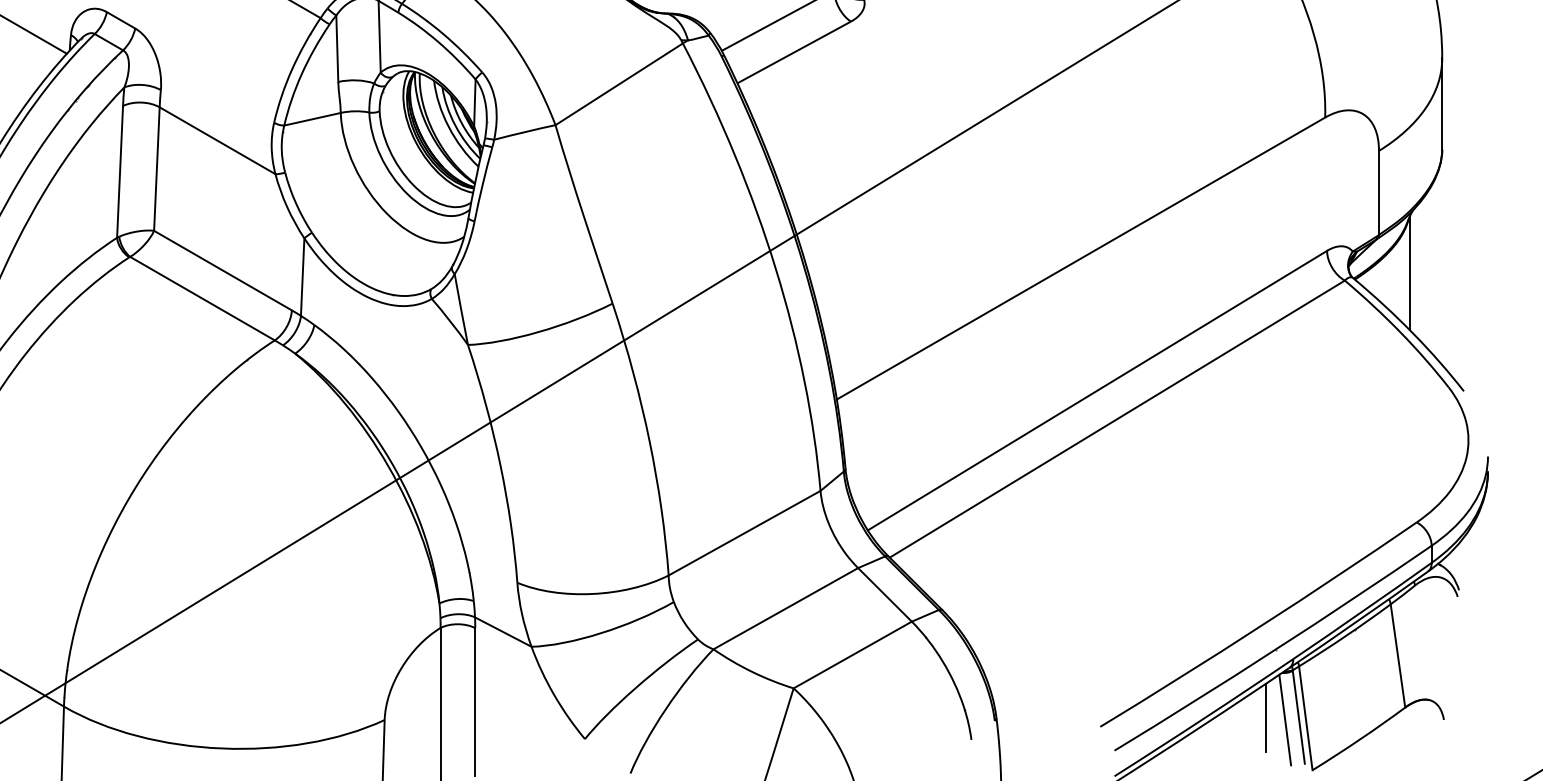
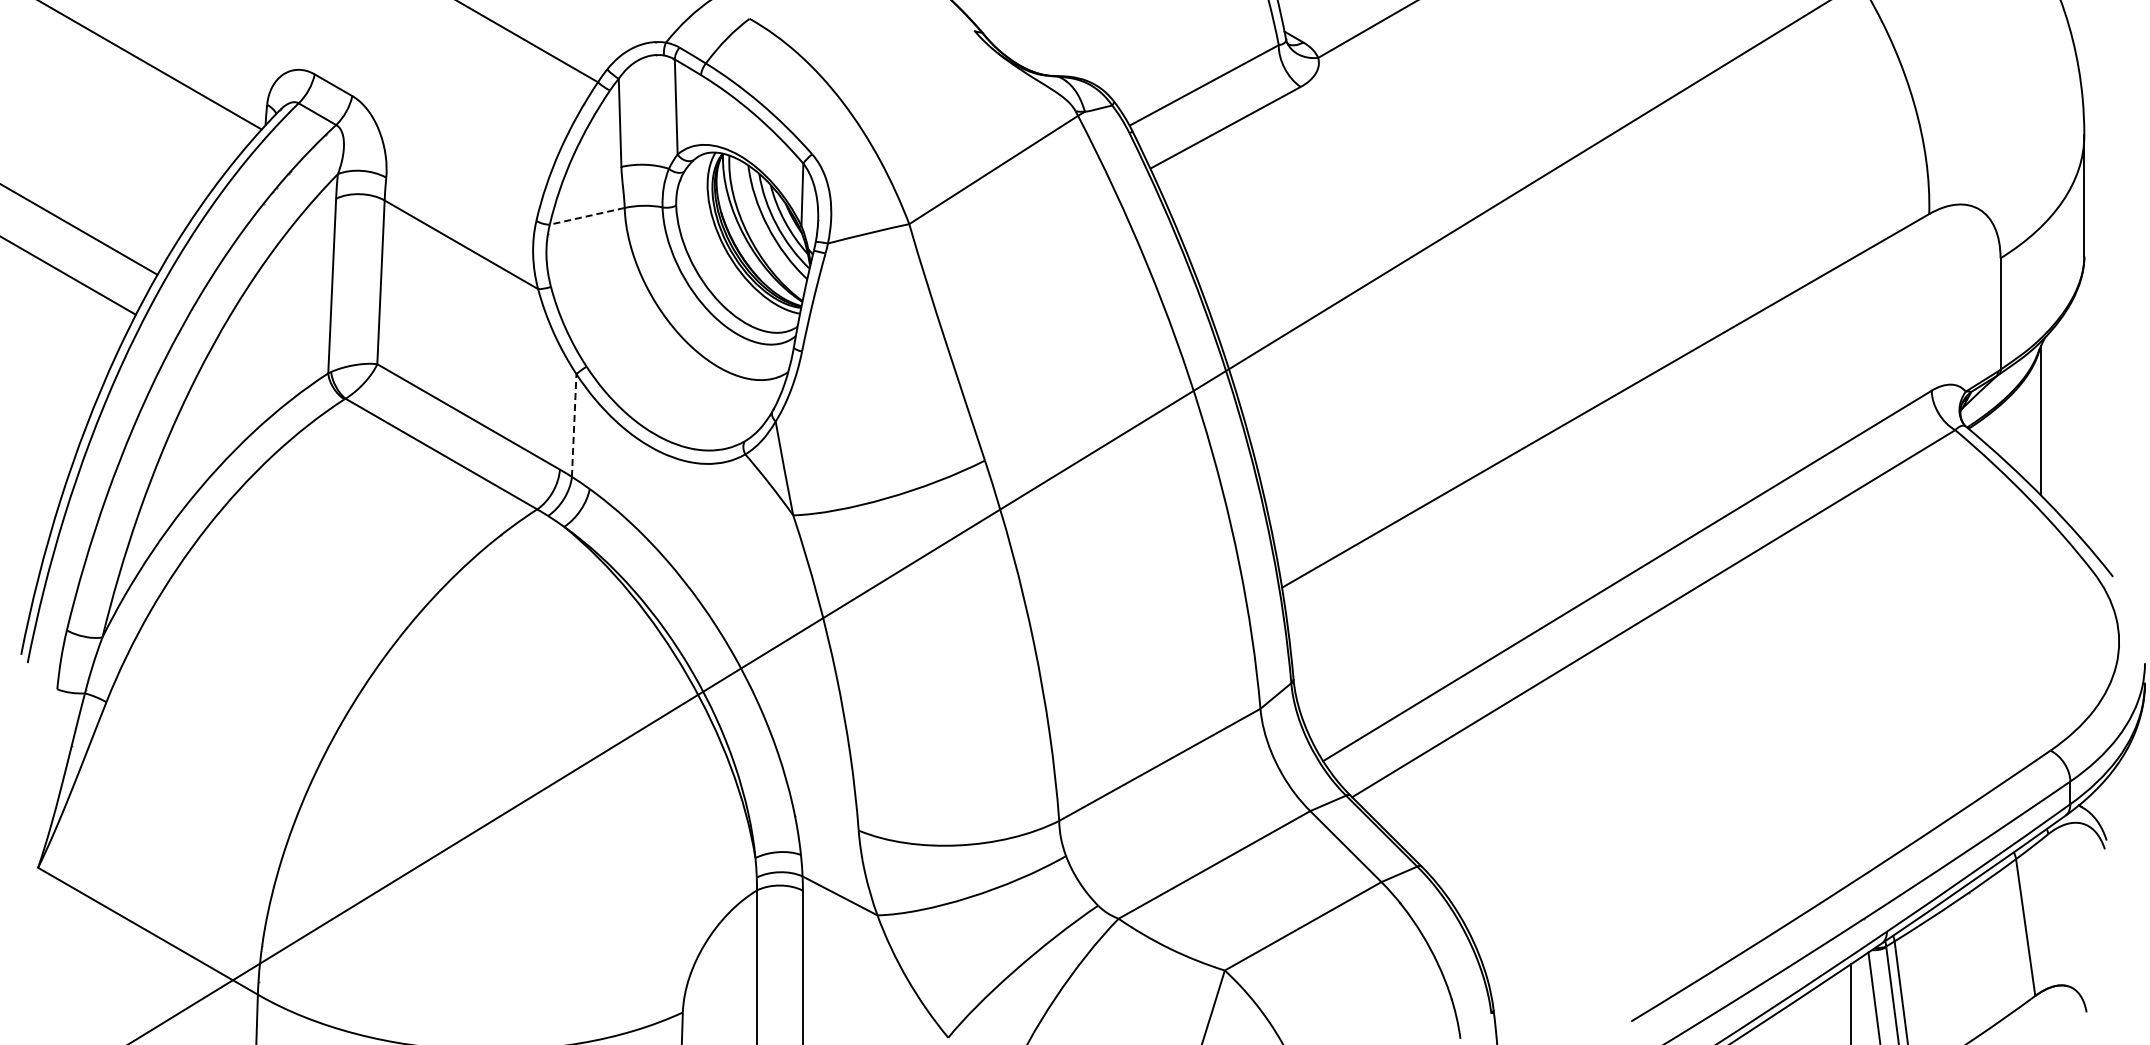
line: (311, 119) -> (586, 216), solid -> dashed
line: (302, 277) -> (574, 425), solid -> dashed

